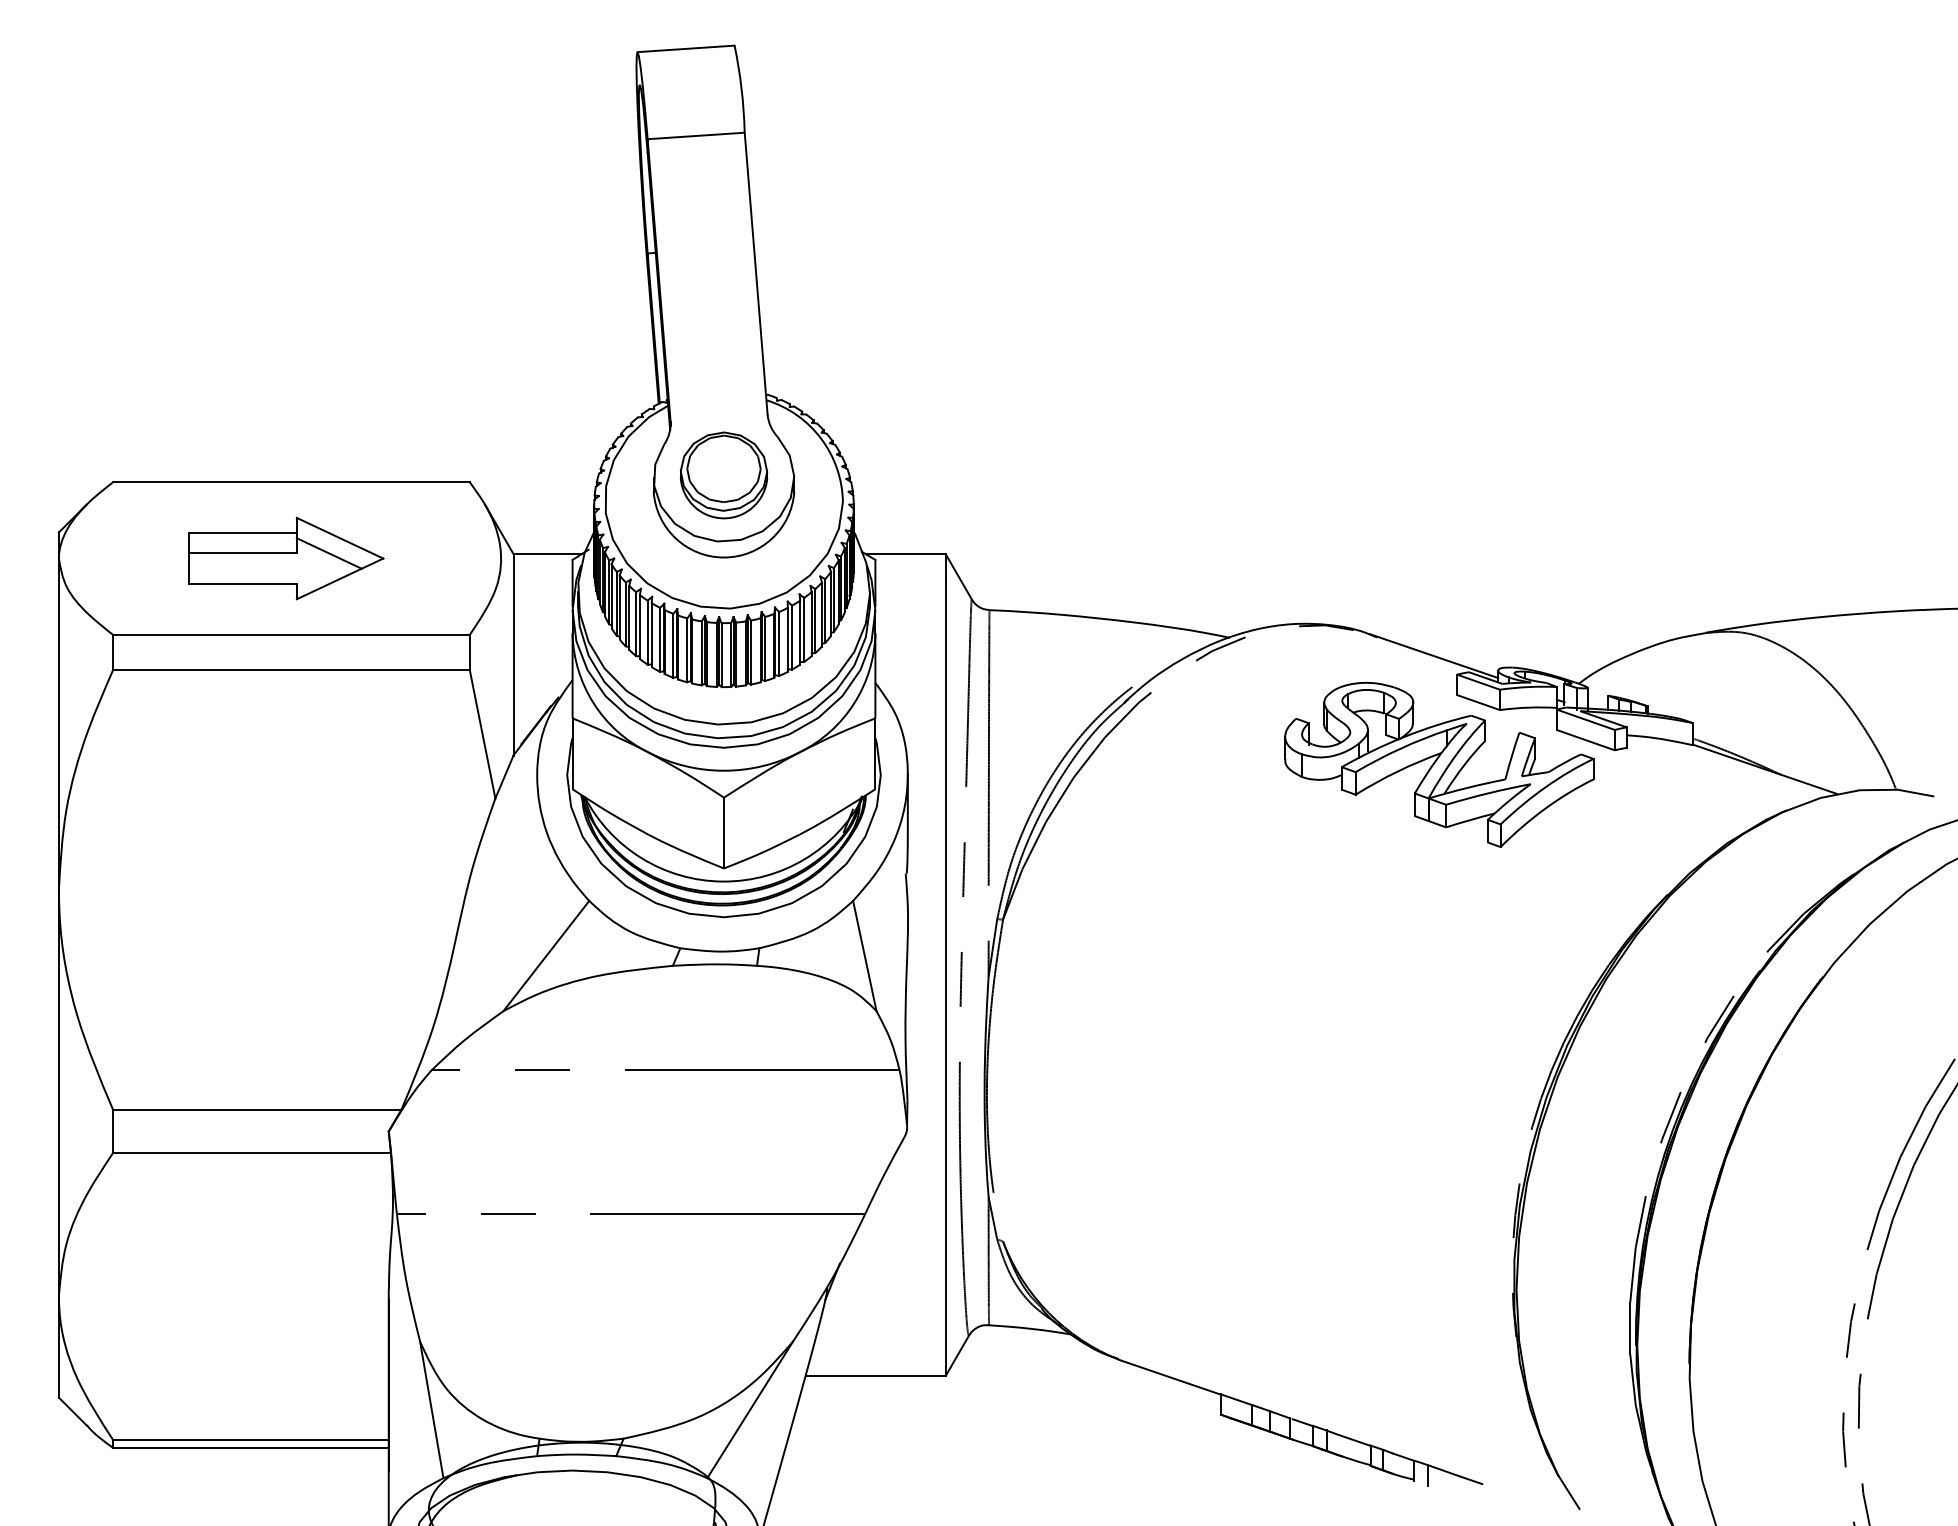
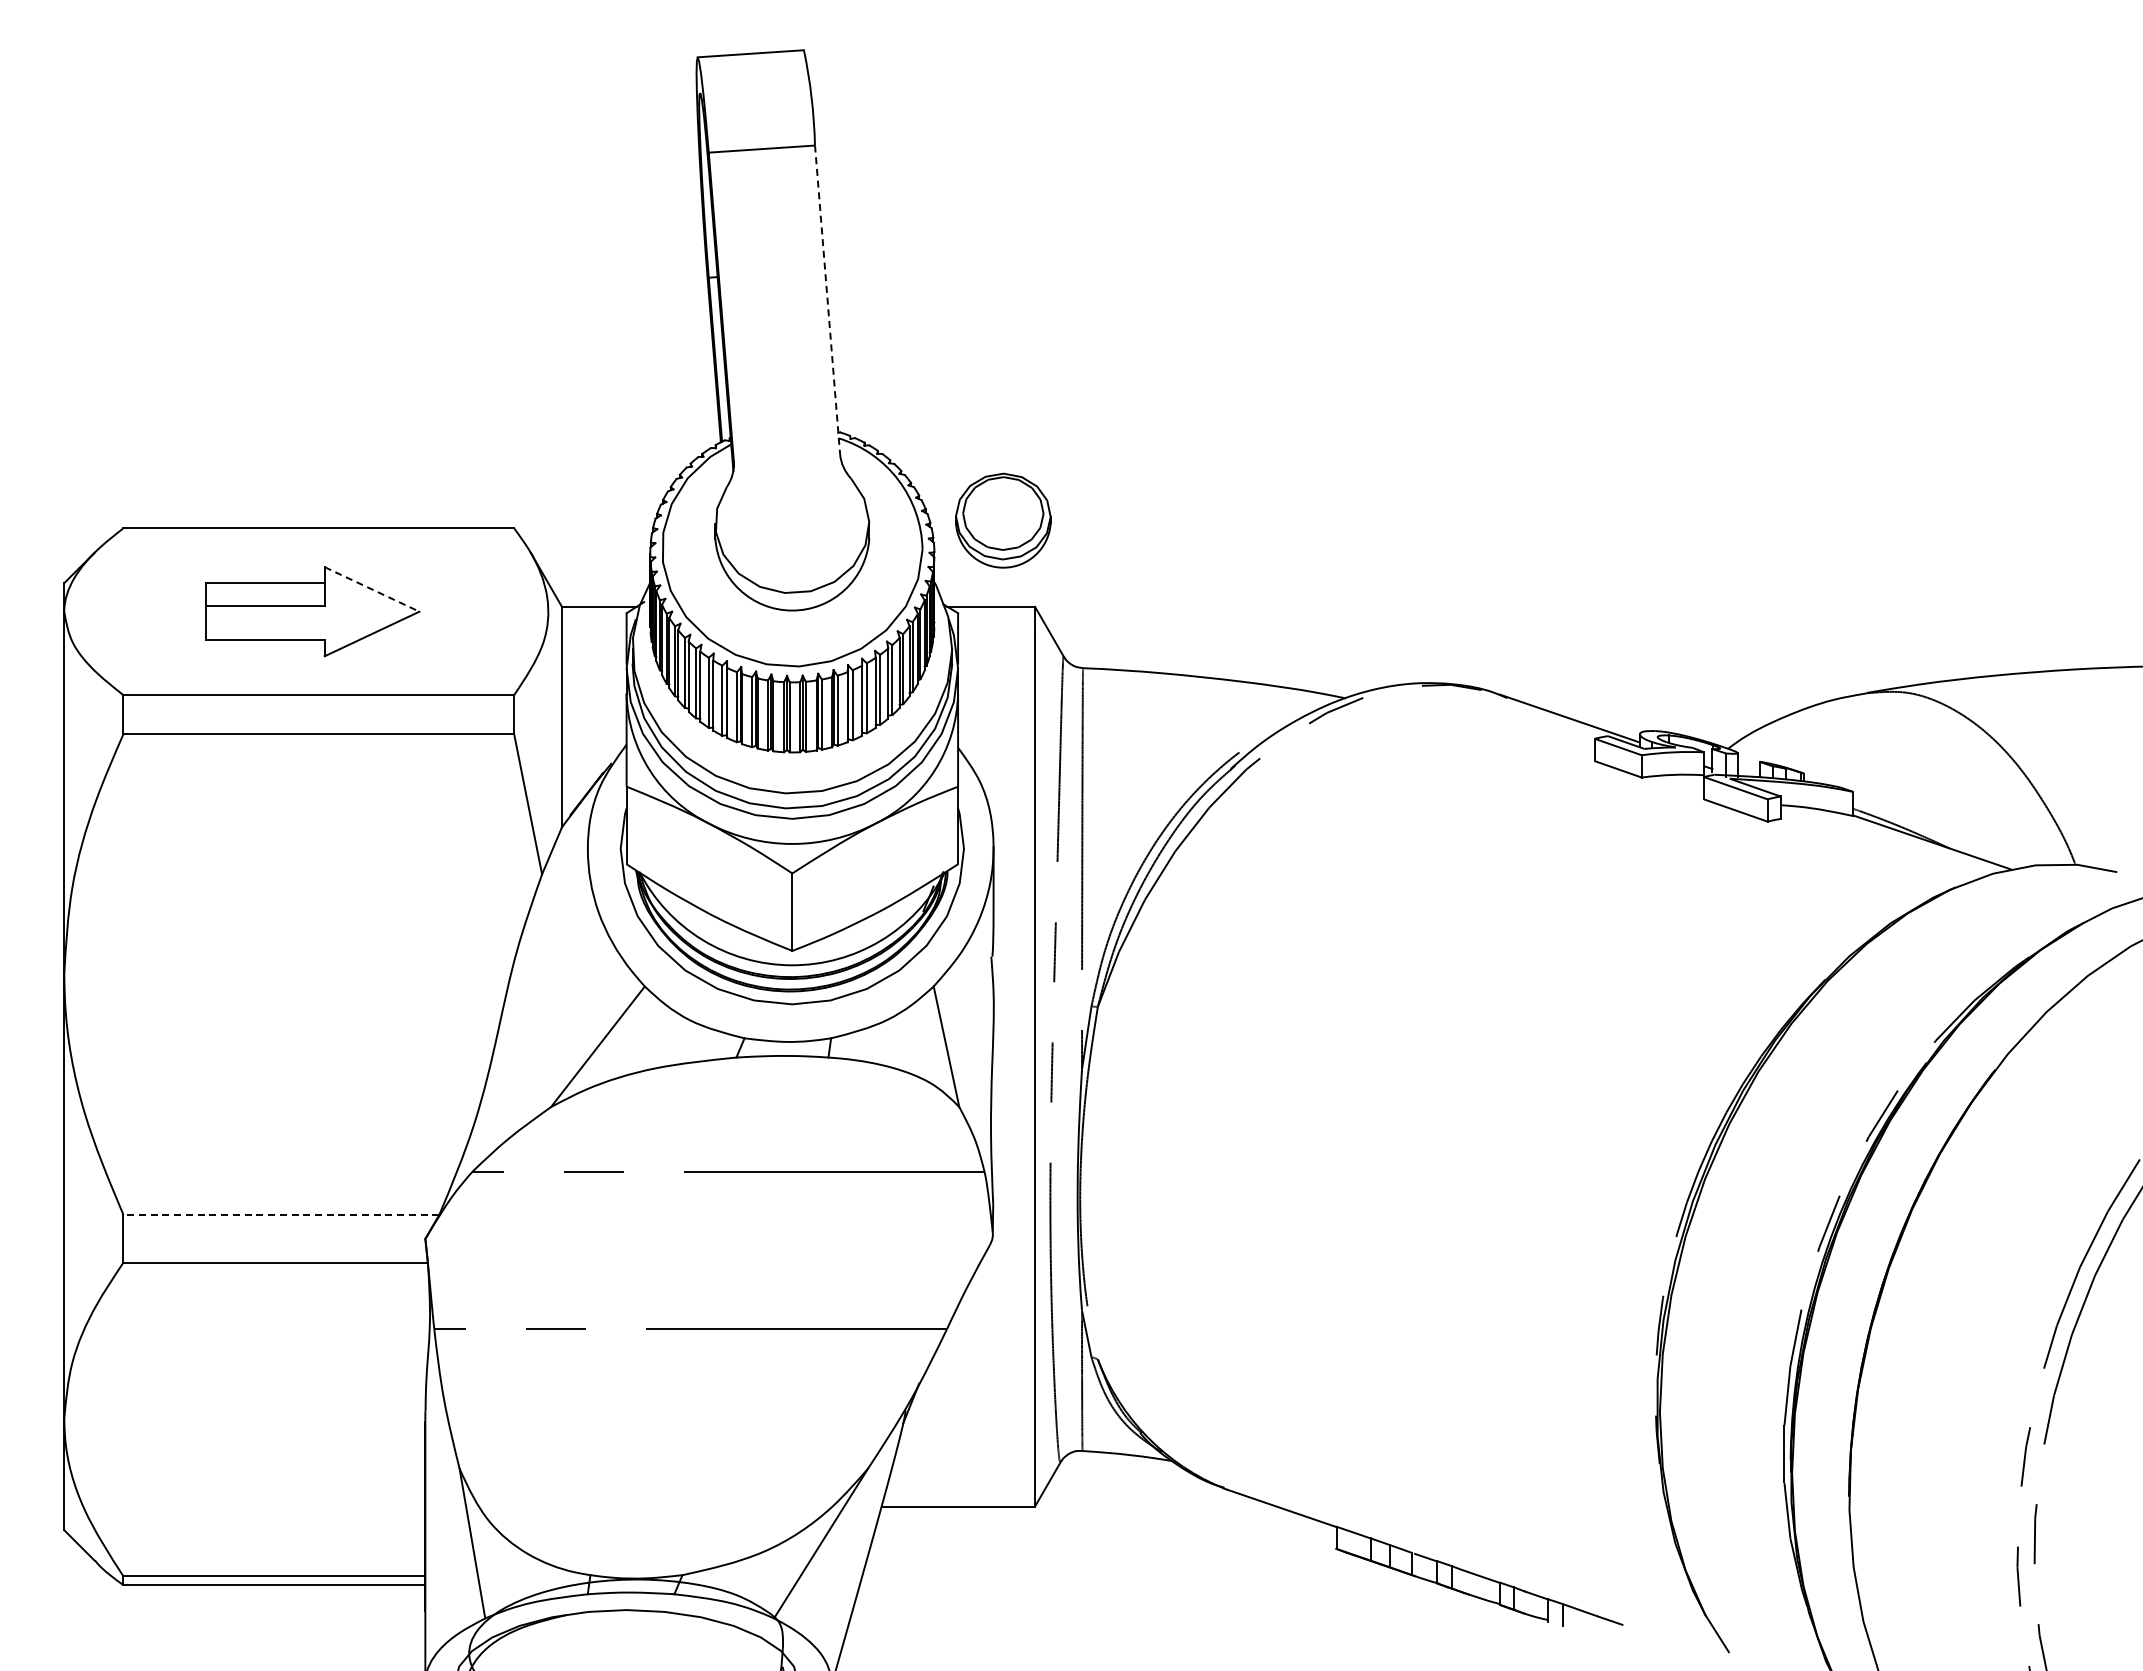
line: (756, 273) -> (827, 299), solid -> dashed
part: (724, 475) -> (1003, 520), moved
line: (340, 538) -> (372, 589), solid -> dashed
line: (328, 552) -> (359, 605), removed
part: (1438, 764) -> (1574, 837), removed
line: (257, 1109) -> (281, 1214), solid -> dashed

